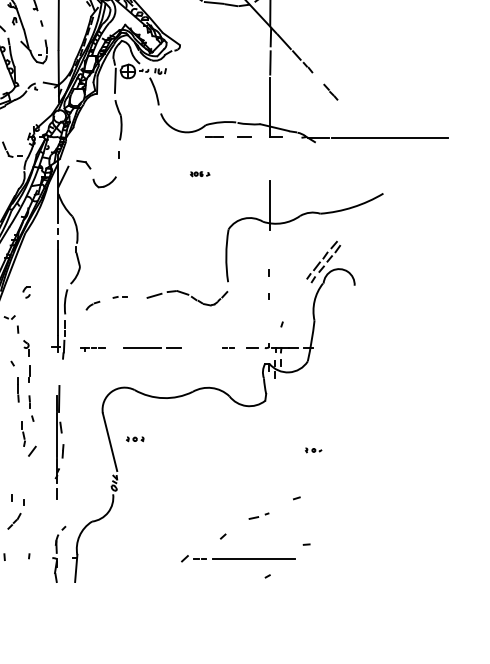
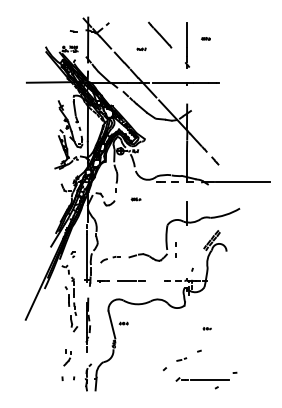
part: (198, 174) -> (135, 199), moved
line: (269, 276) -> (175, 246), moved
part: (245, 560) -> (206, 380), moved

